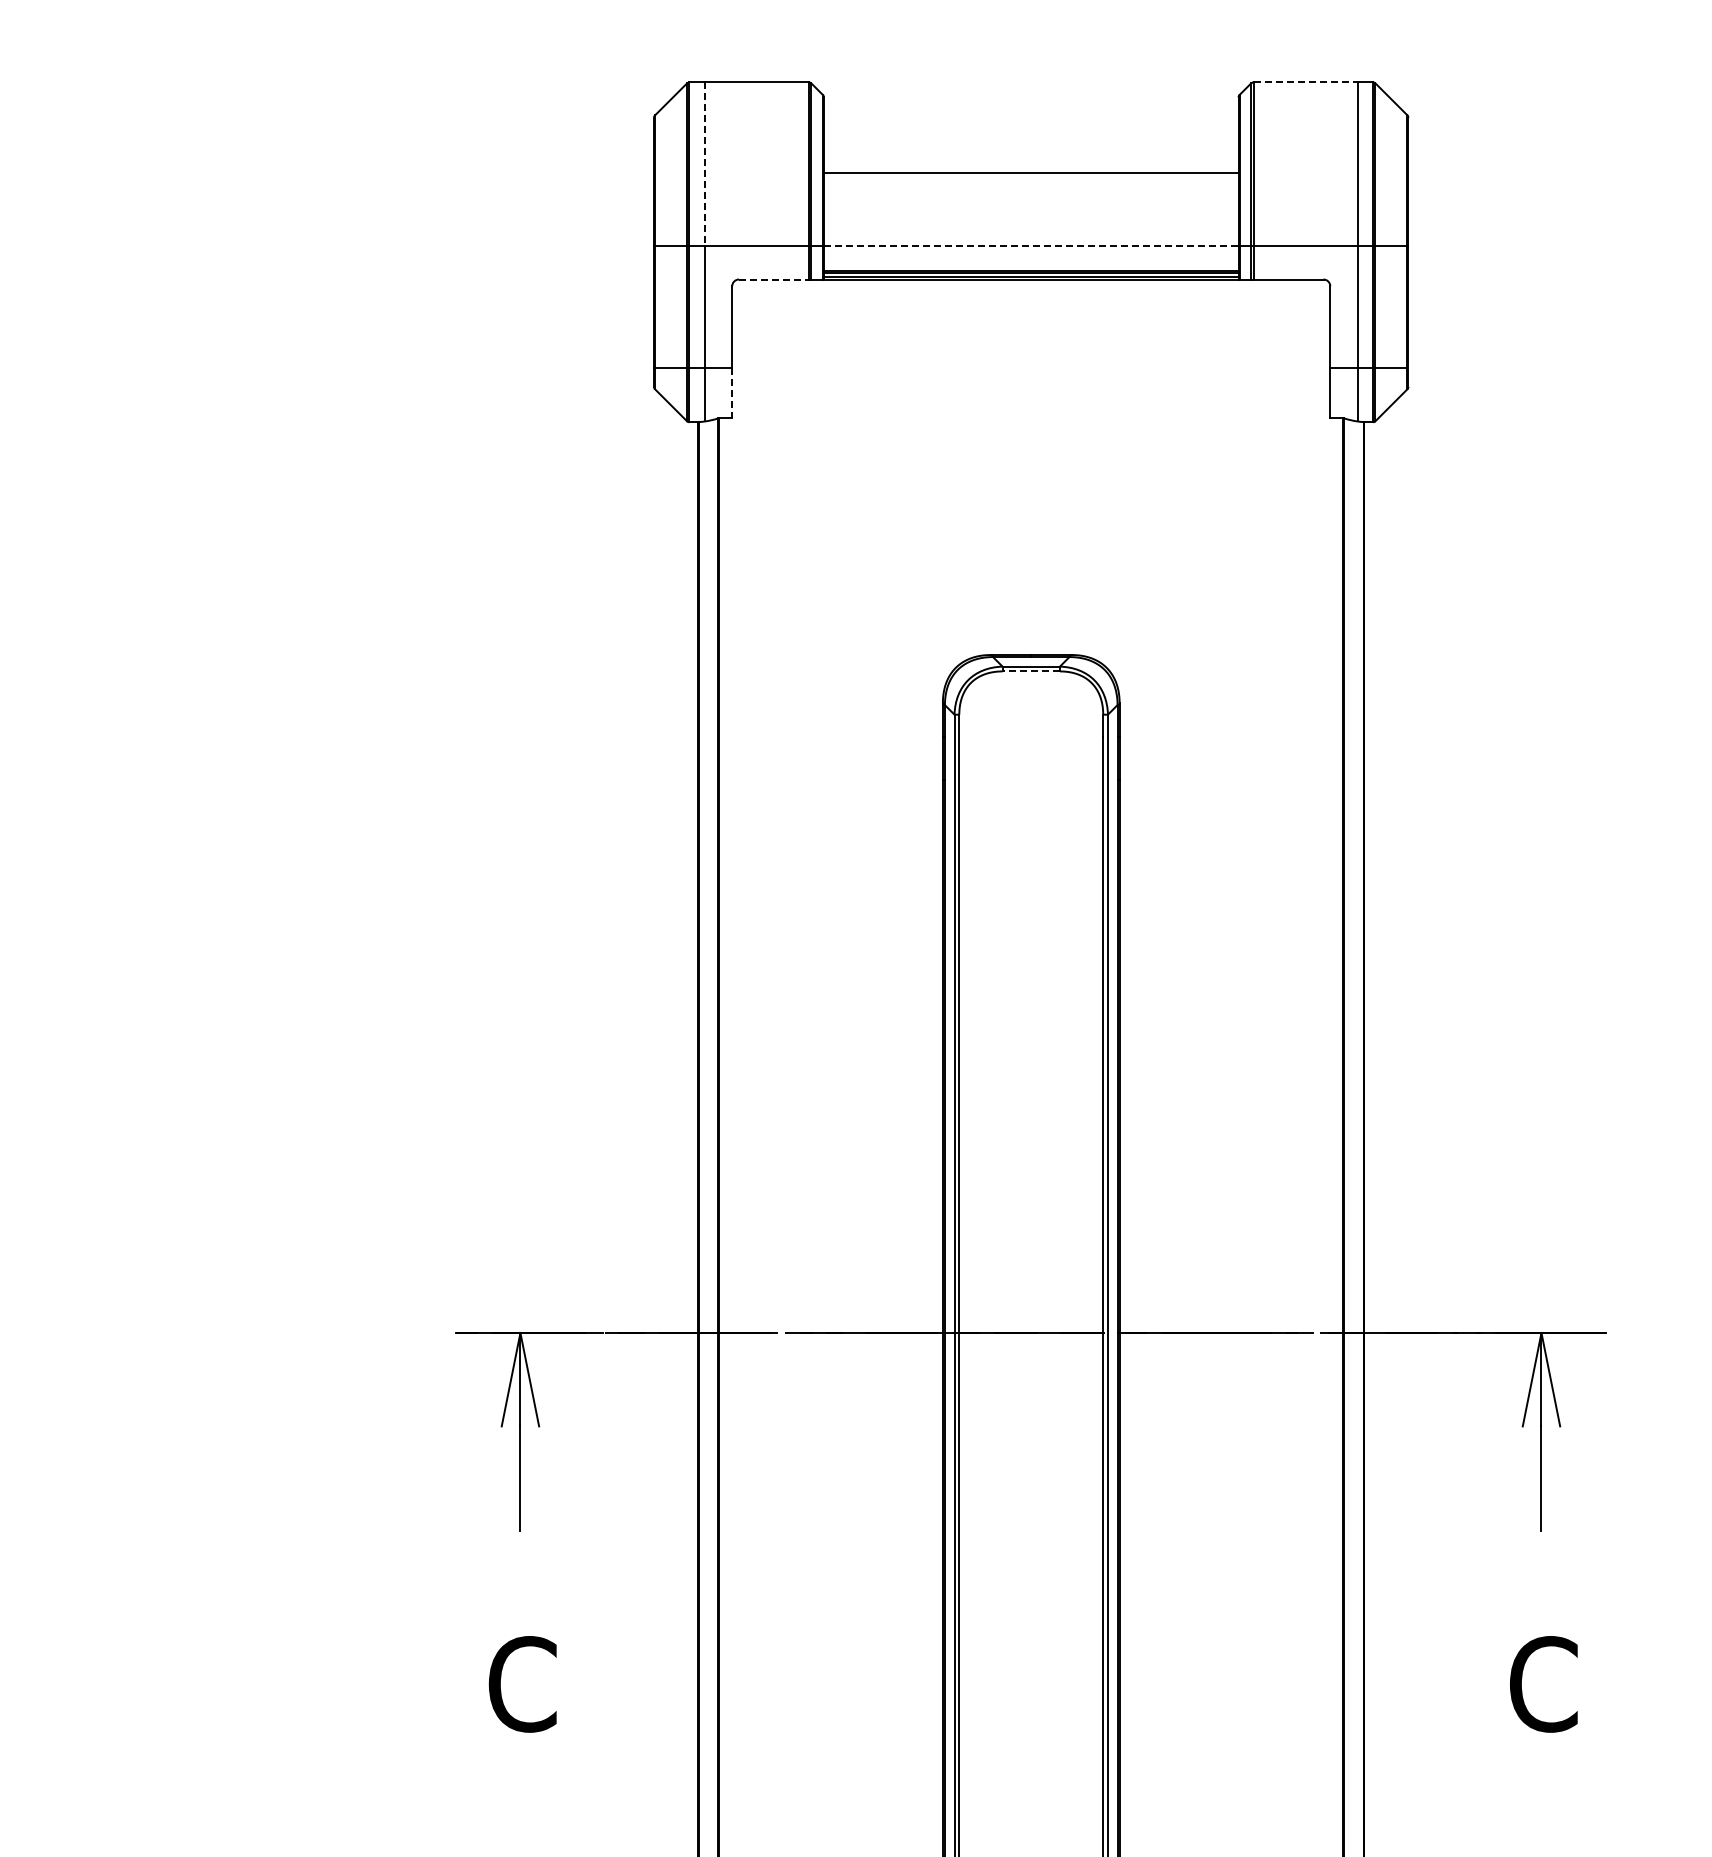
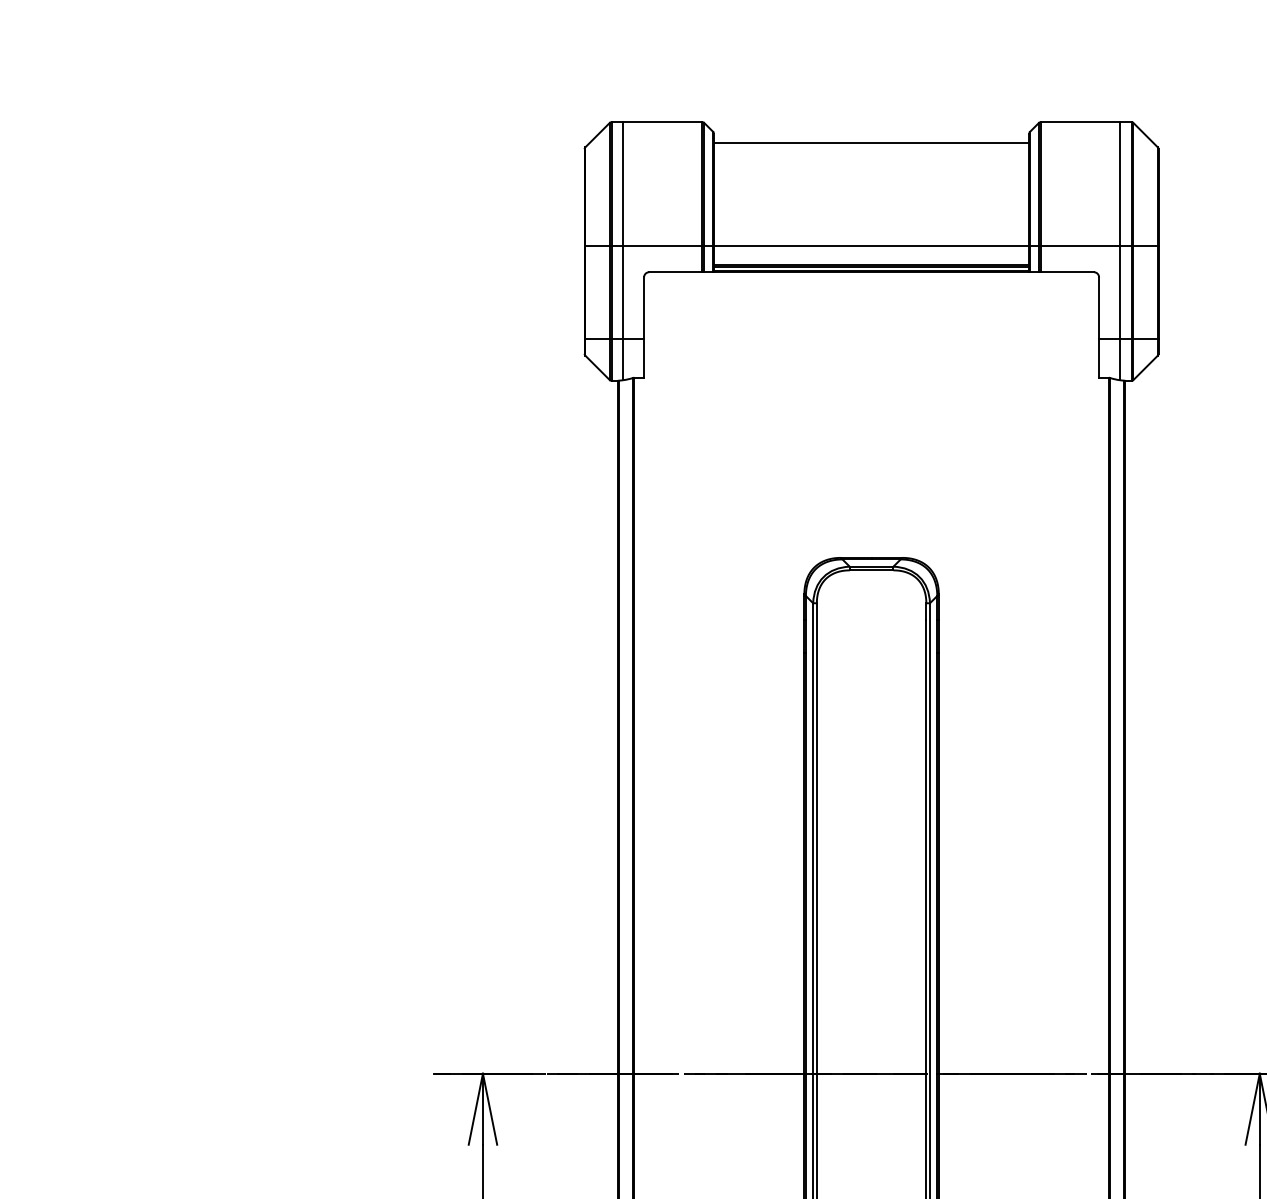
line: (1305, 82) -> (1080, 122), dashed -> solid
line: (705, 163) -> (623, 183), dashed -> solid
line: (1030, 172) -> (871, 142), moved
line: (1031, 245) -> (871, 246), dashed -> solid
line: (773, 279) -> (675, 272), dashed -> solid
line: (732, 393) -> (644, 358), dashed -> solid
line: (1031, 671) -> (871, 570), dashed -> solid

